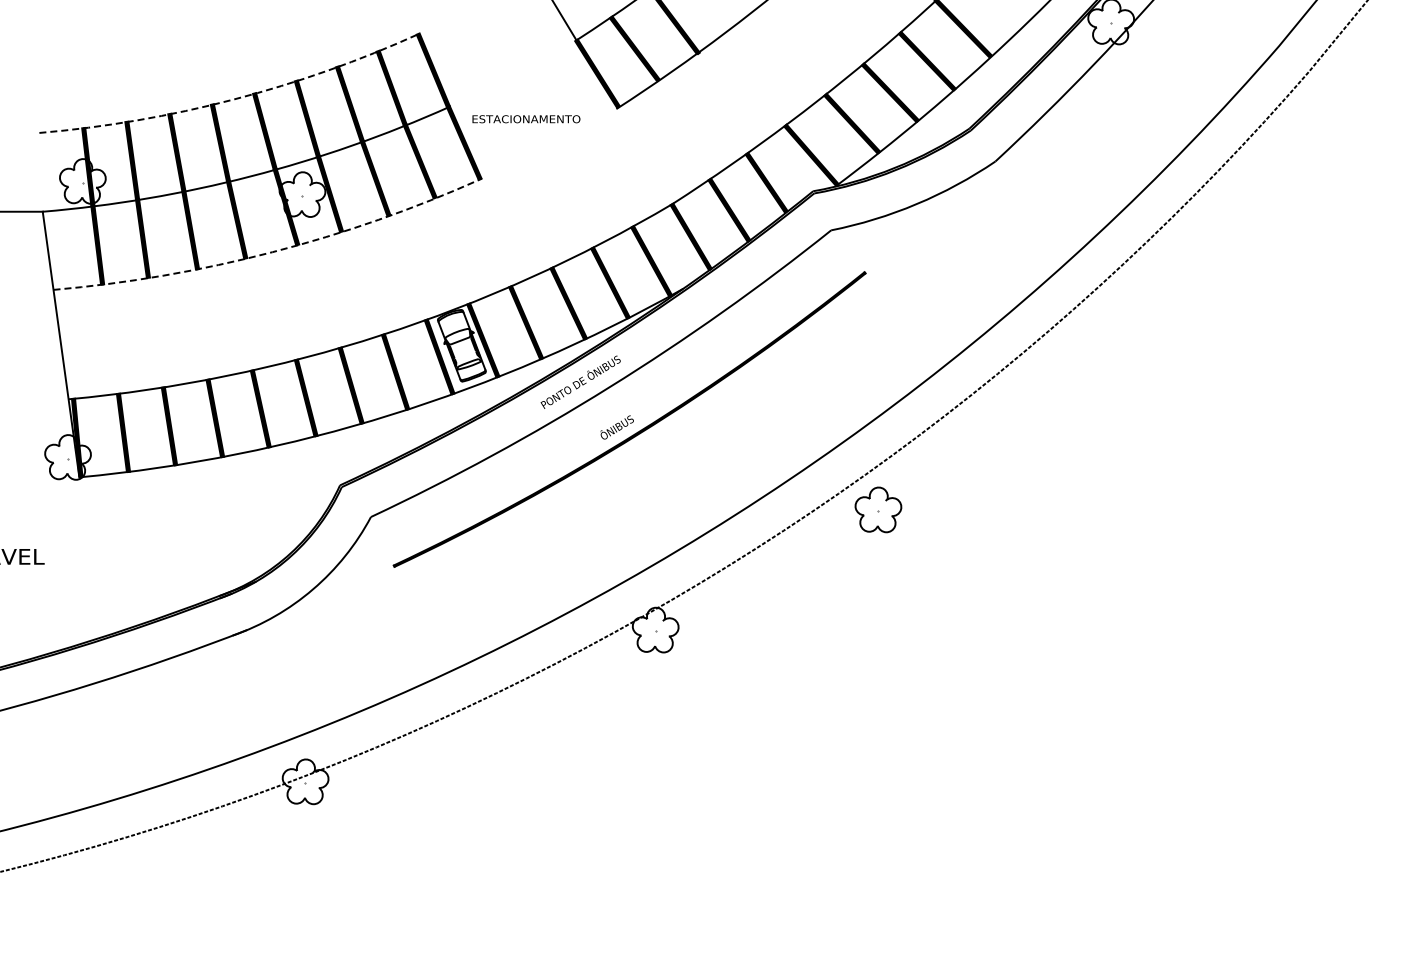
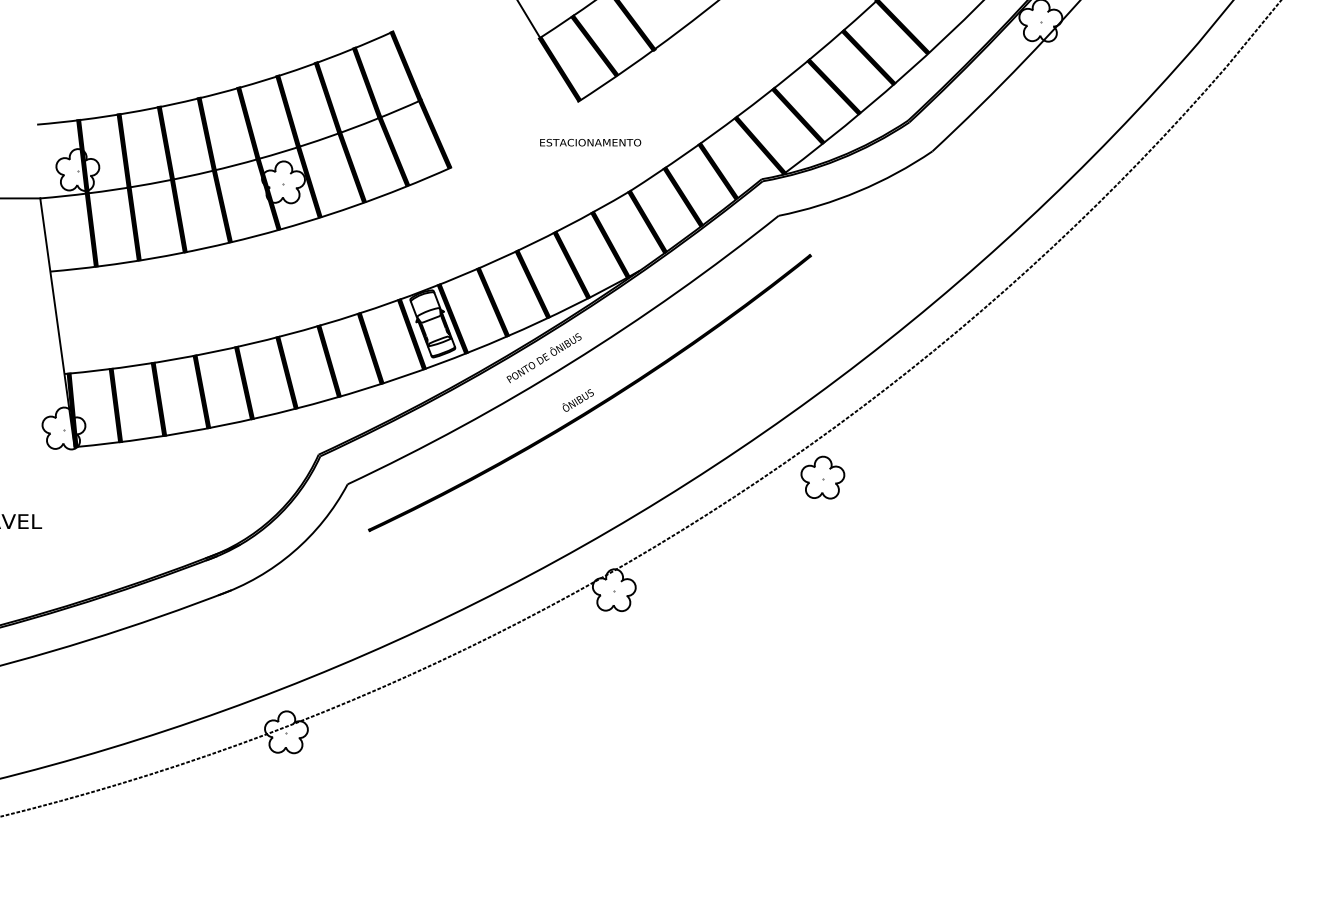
arc: (233, 99) -> (218, 93), dashed -> solid
text: (526, 119) -> (590, 142), moved
arc: (272, 252) -> (255, 236), dashed -> solid

